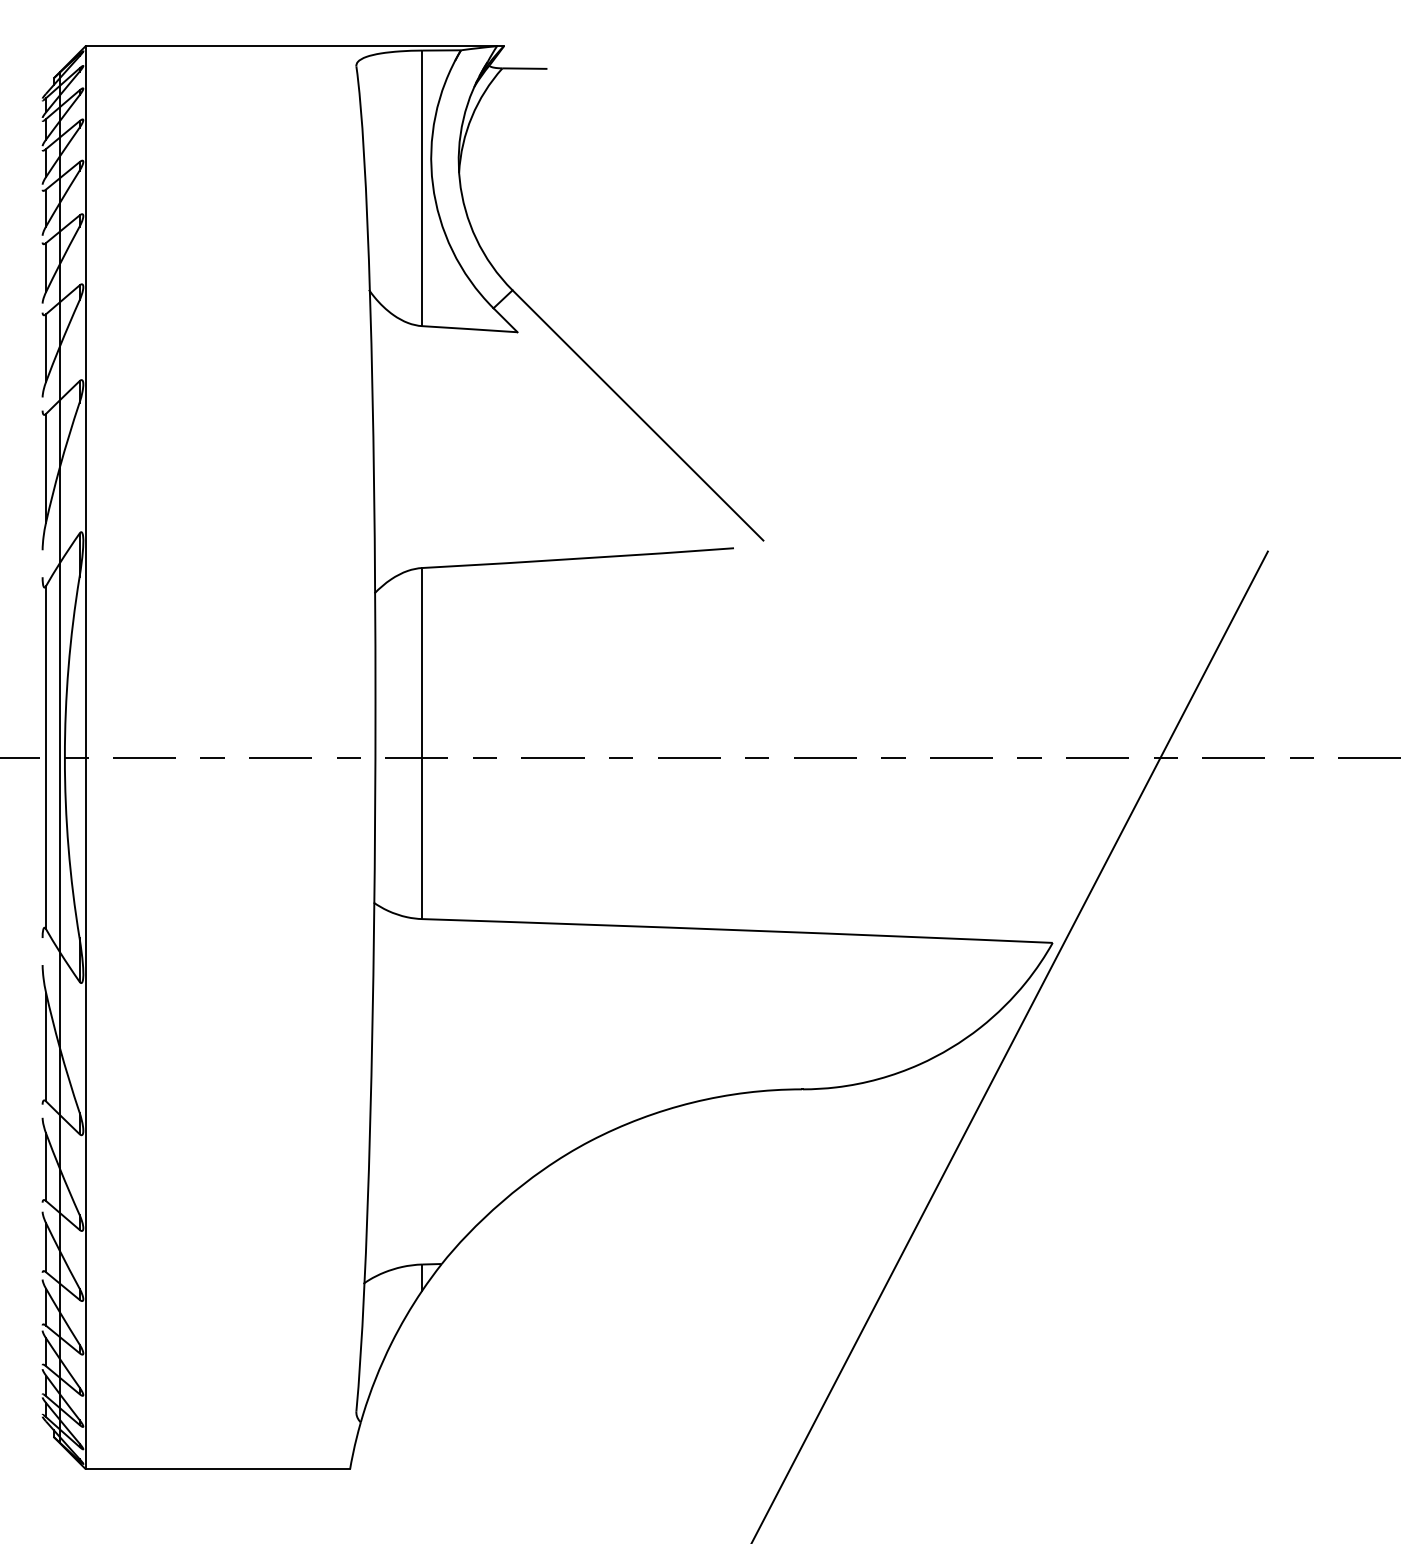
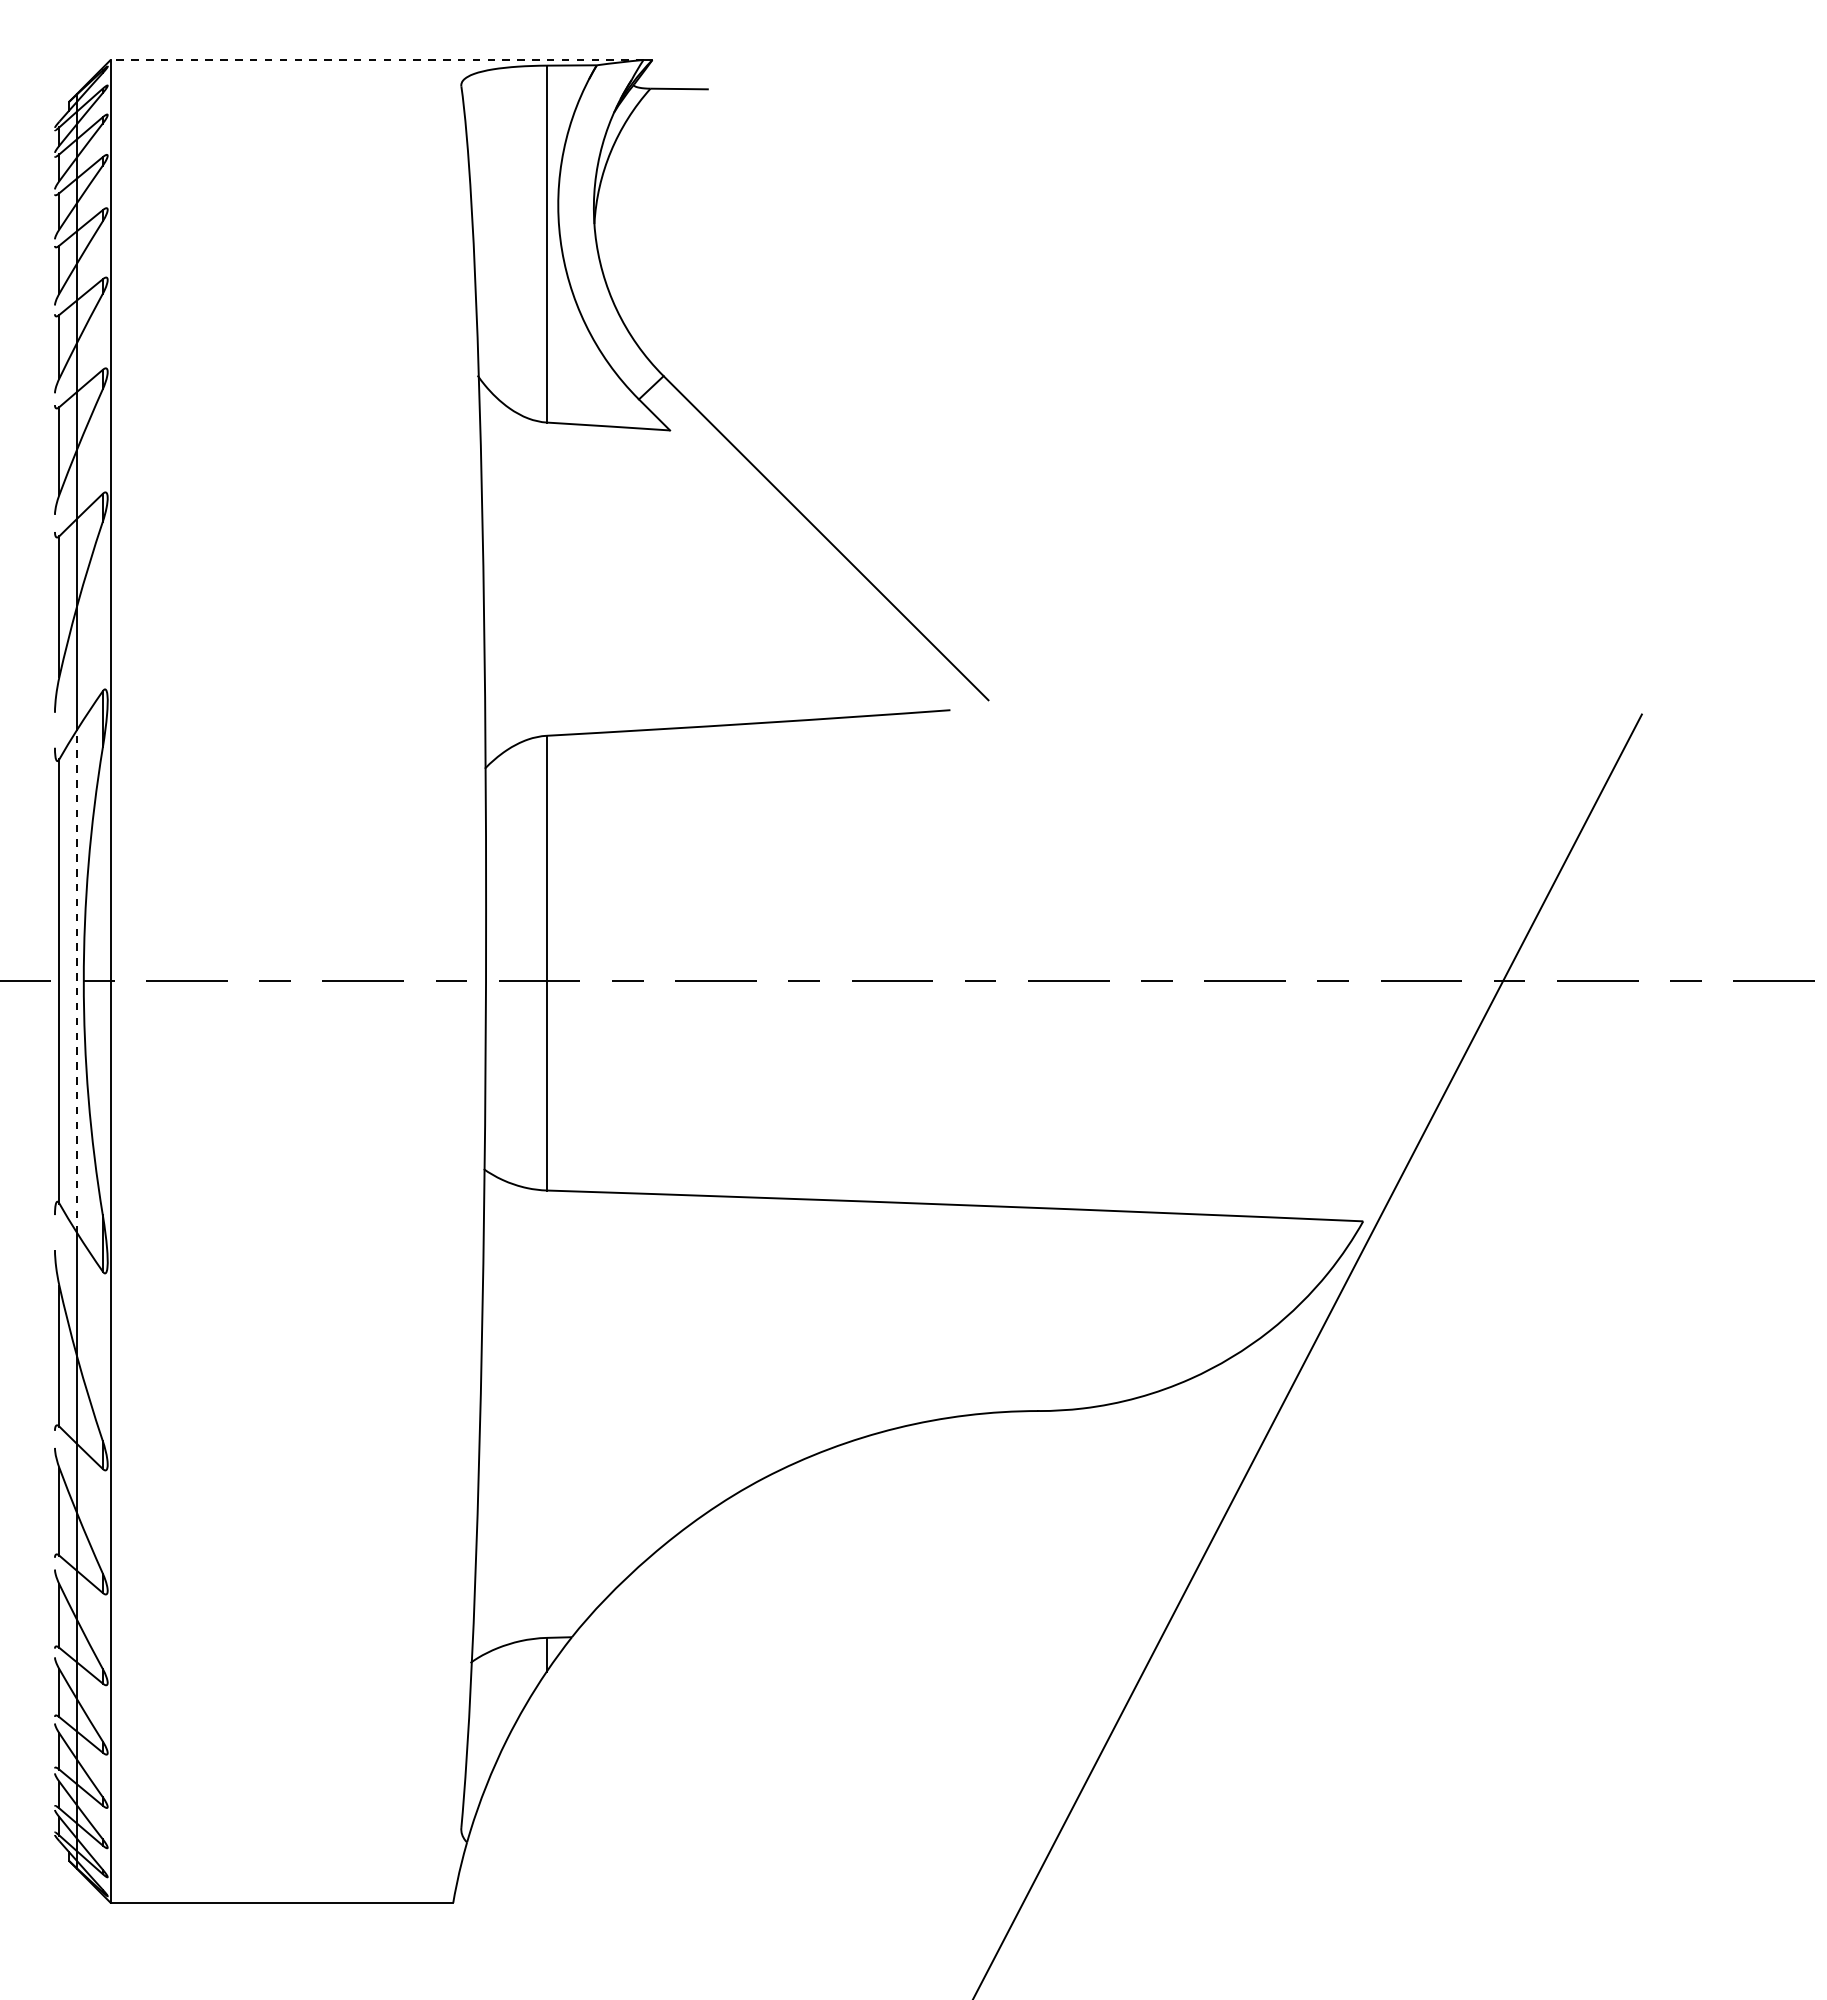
line: (290, 46) -> (376, 60), solid -> dashed
line: (60, 757) -> (77, 981), solid -> dashed

